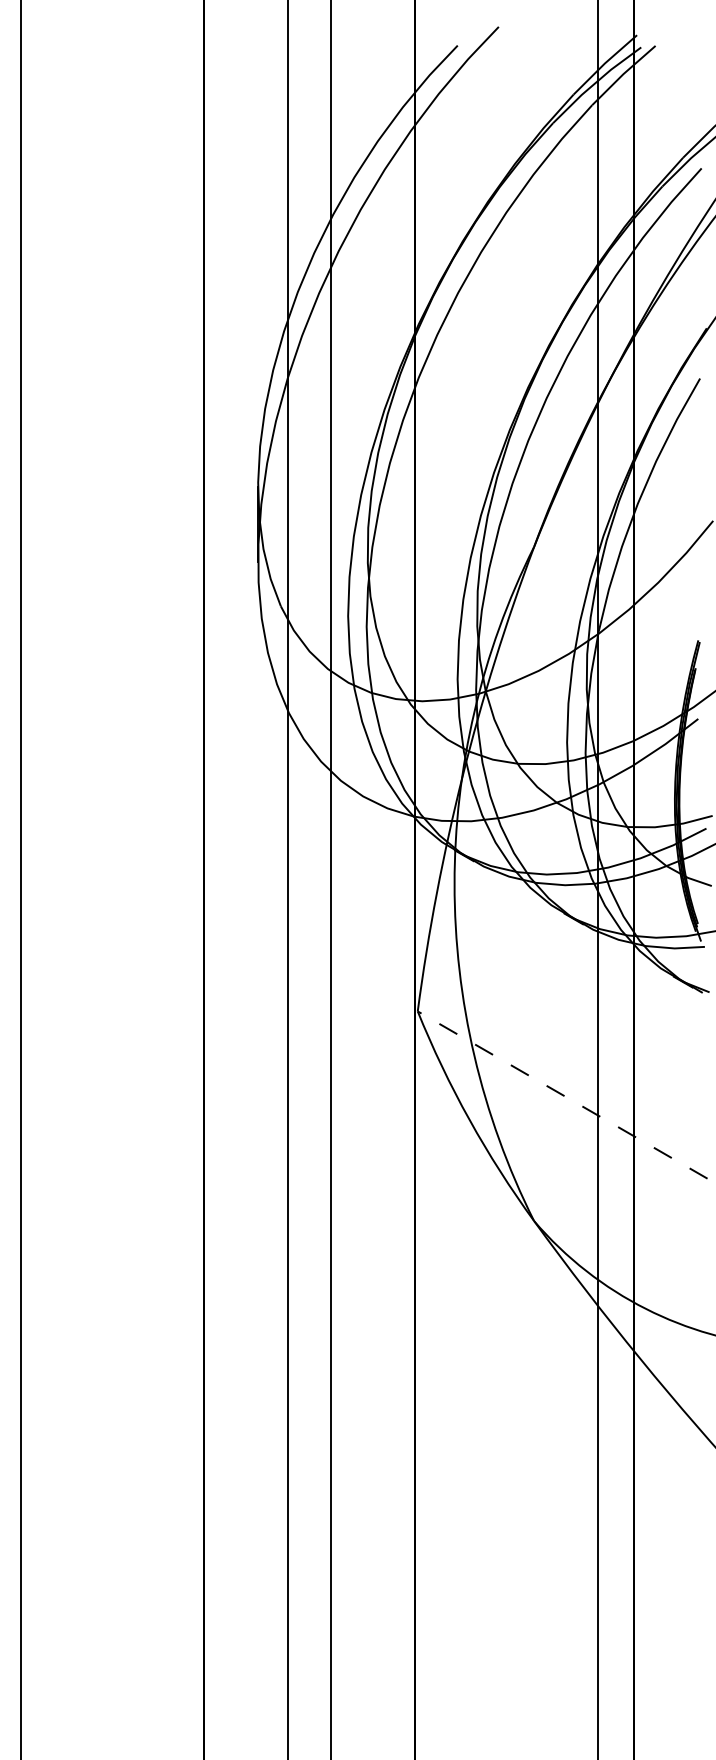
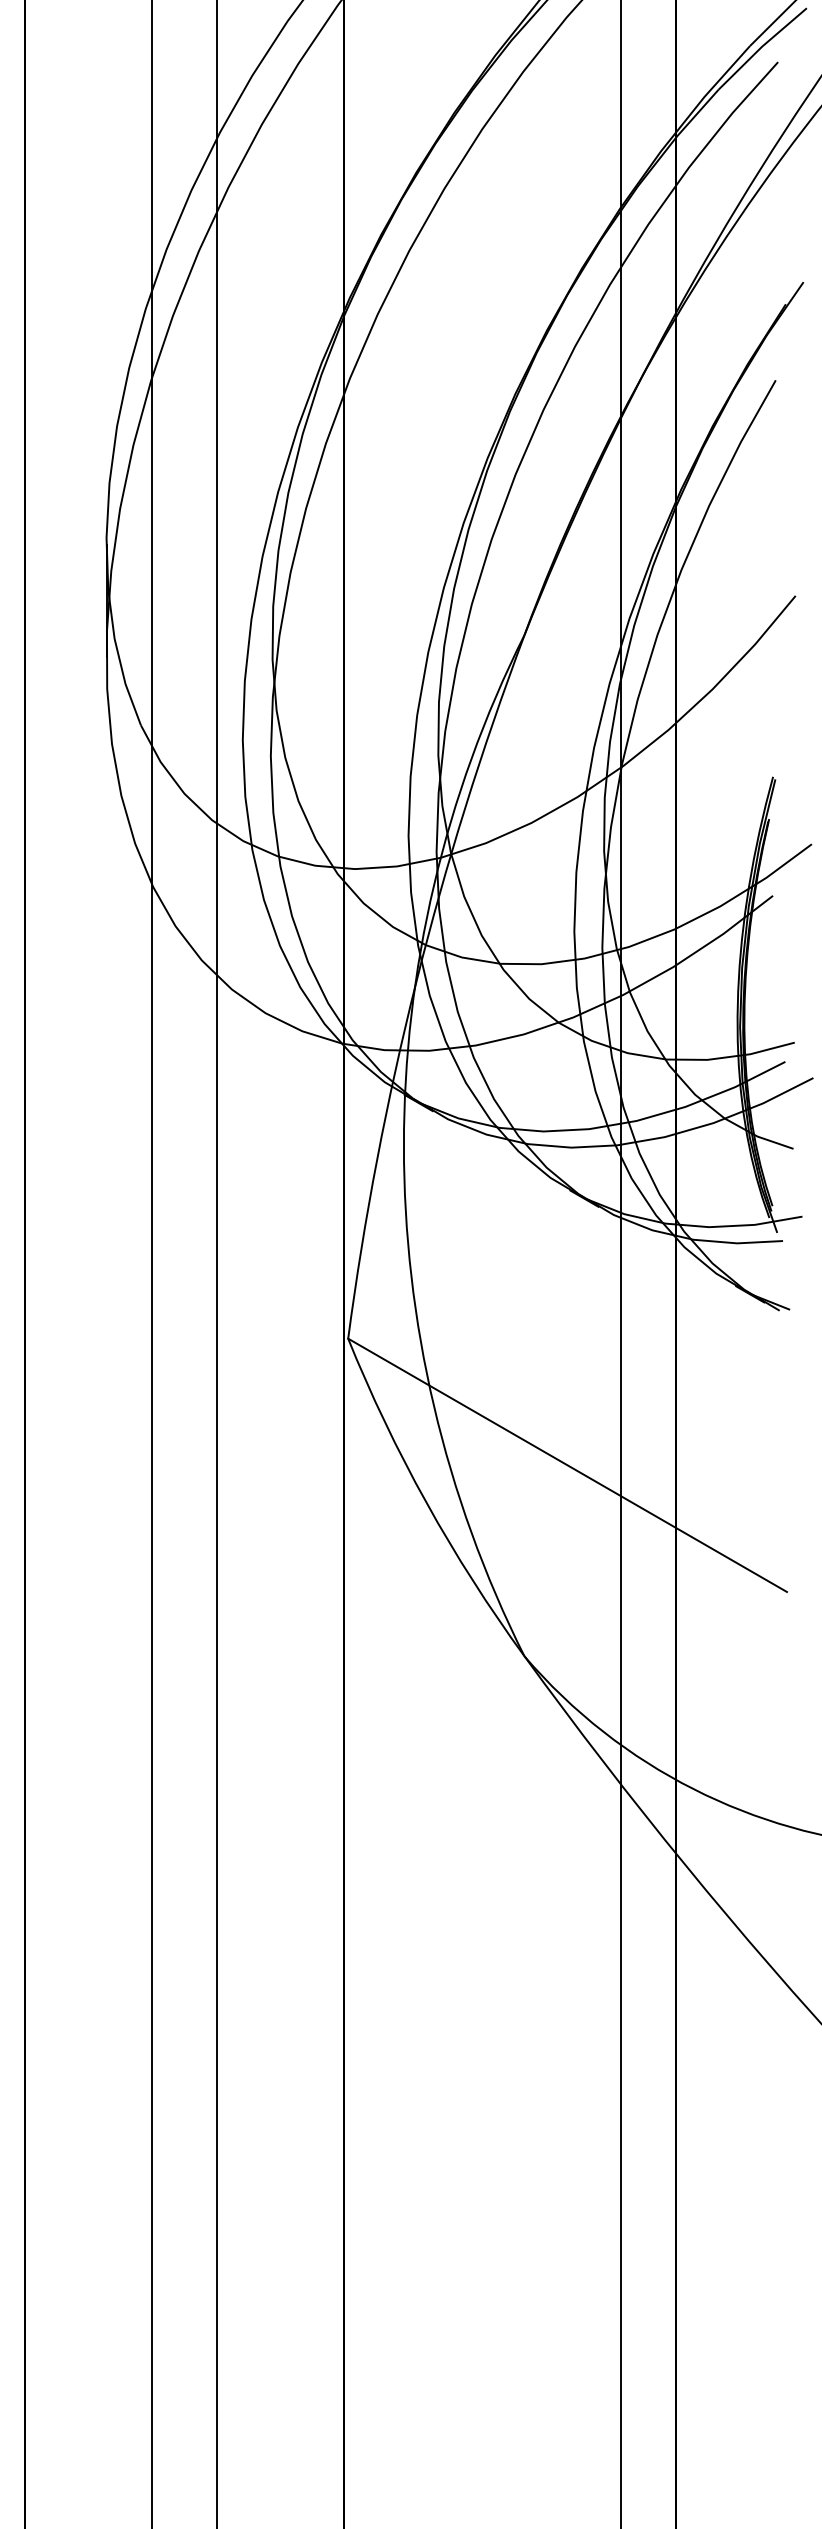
line: (562, 1094) -> (567, 1464), dashed -> solid

